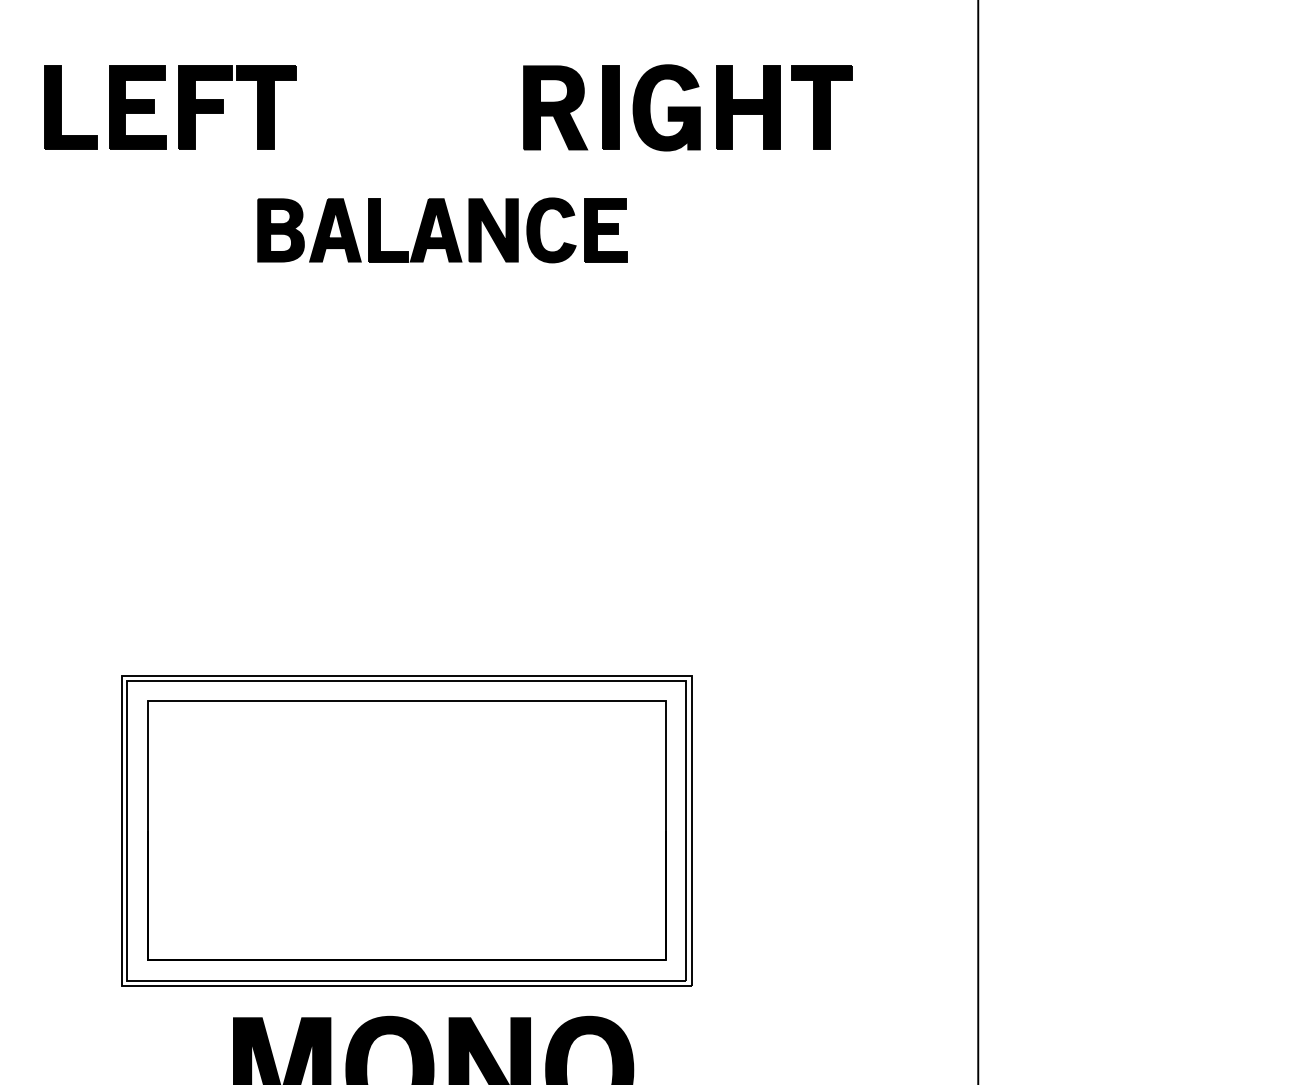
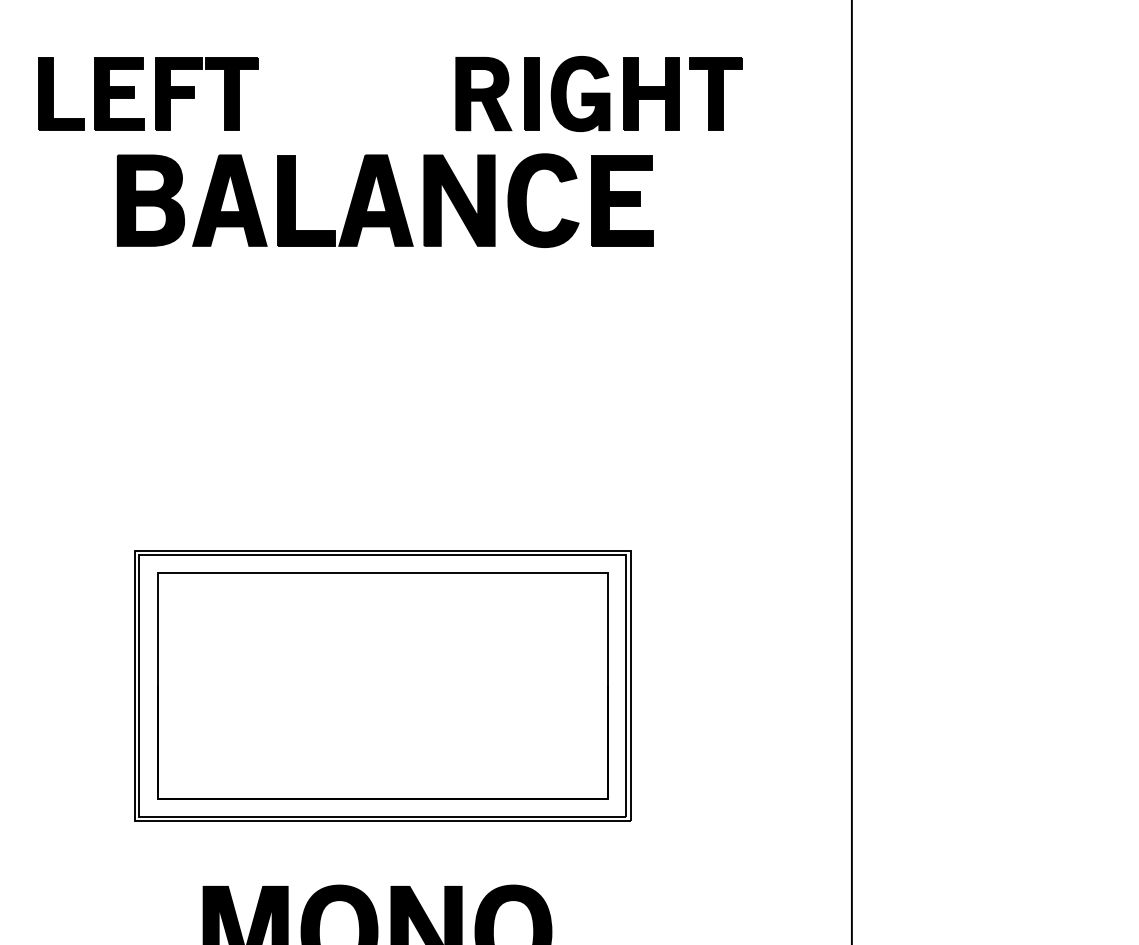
part: (442, 230) -> (385, 200), size x1.67
part: (406, 830) -> (382, 685), moved

